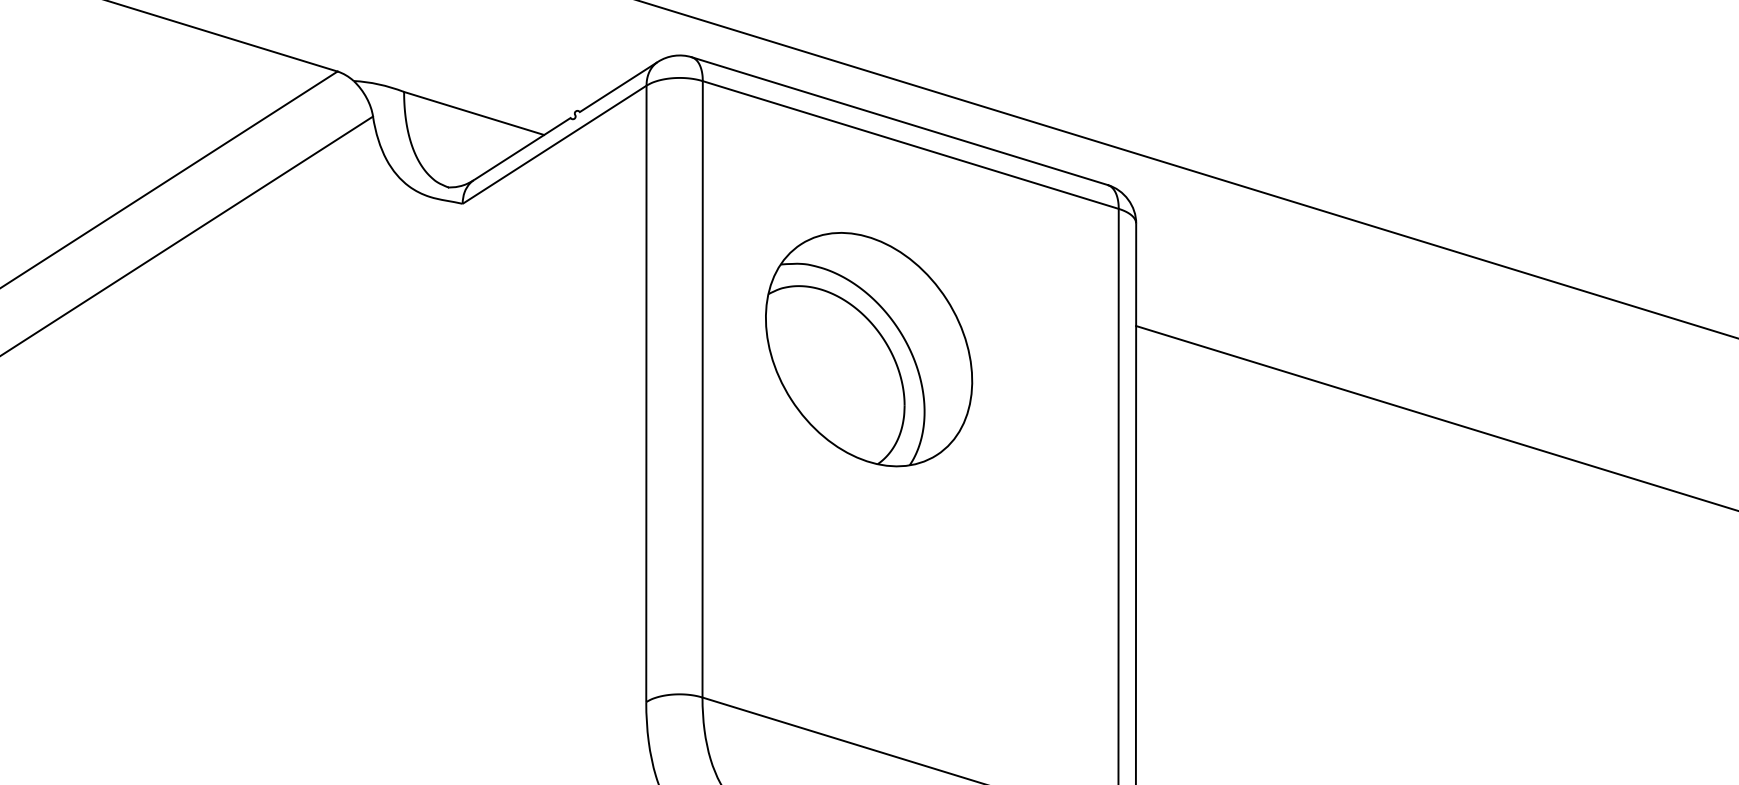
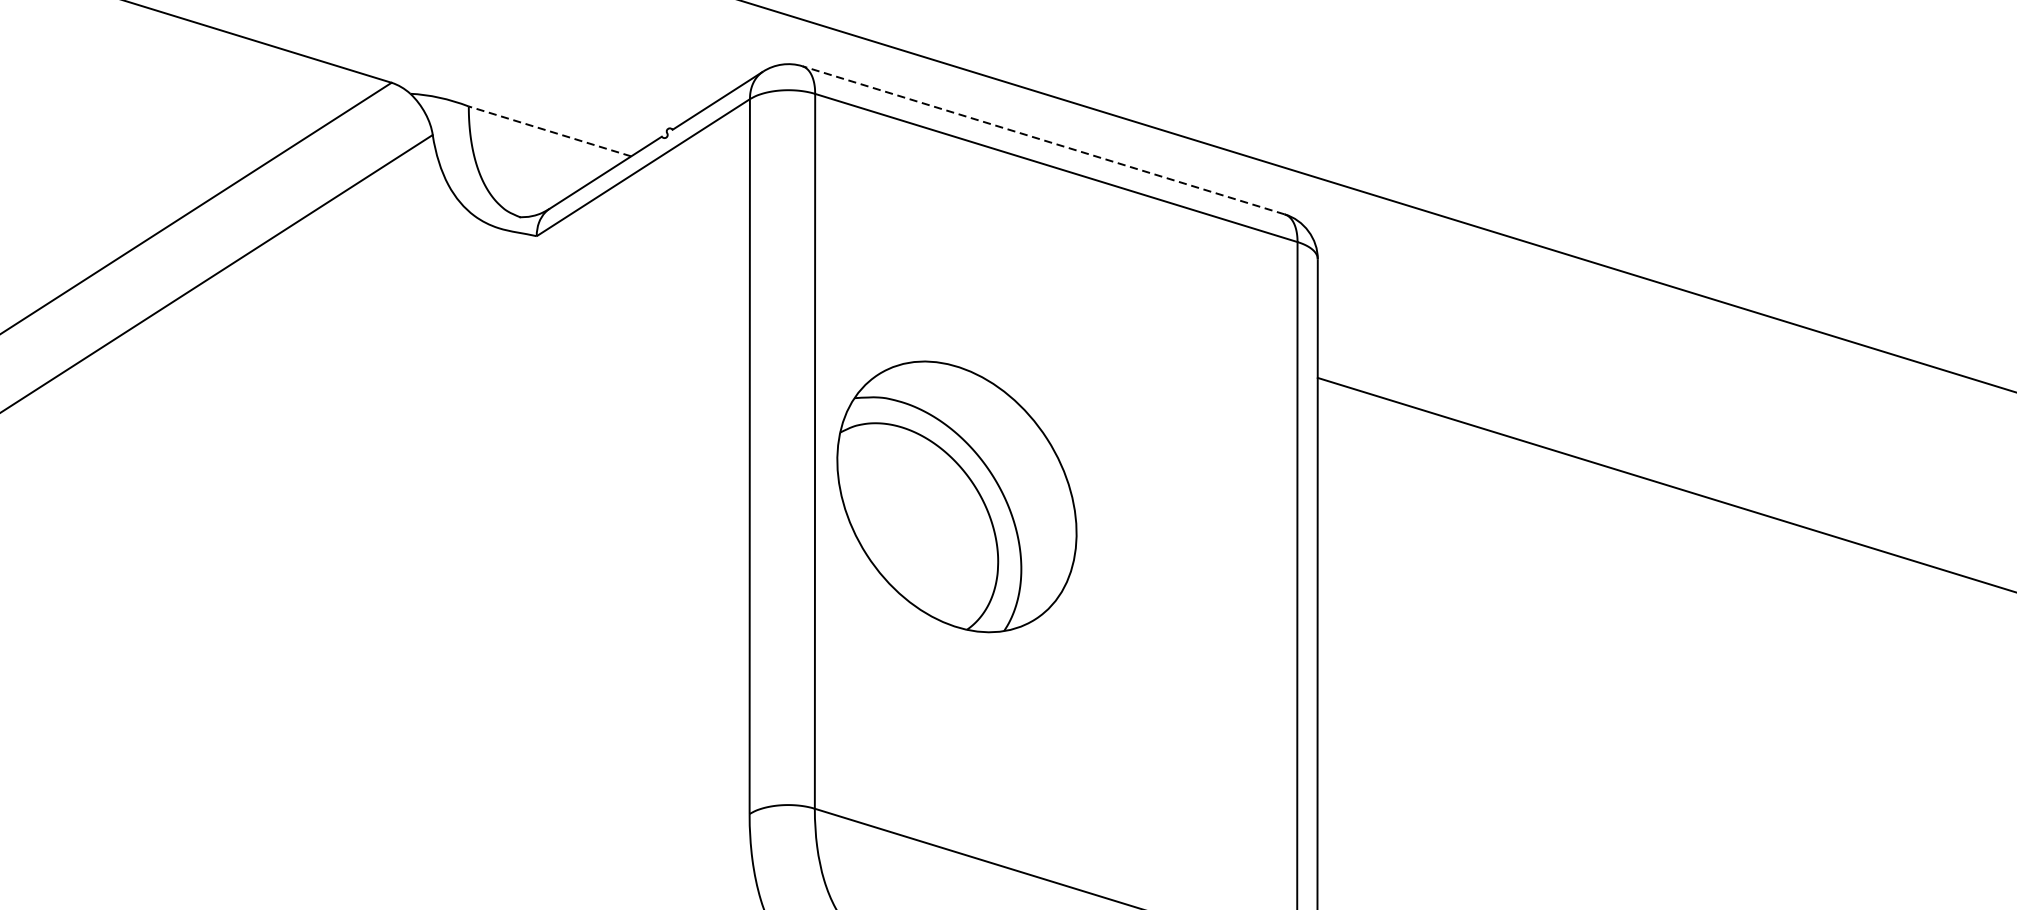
line: (473, 113) -> (549, 131), solid -> dashed
line: (899, 121) -> (1043, 140), solid -> dashed
part: (869, 349) -> (957, 496), moved

